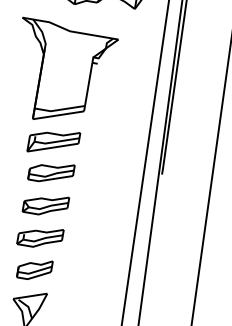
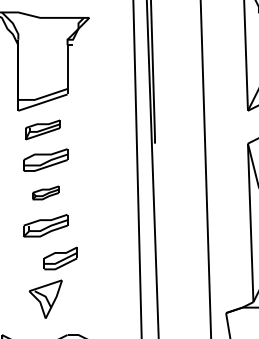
part: (53, 141) -> (42, 129), size x0.7
part: (45, 204) -> (45, 192), size x0.6
part: (34, 269) -> (60, 258), moved

